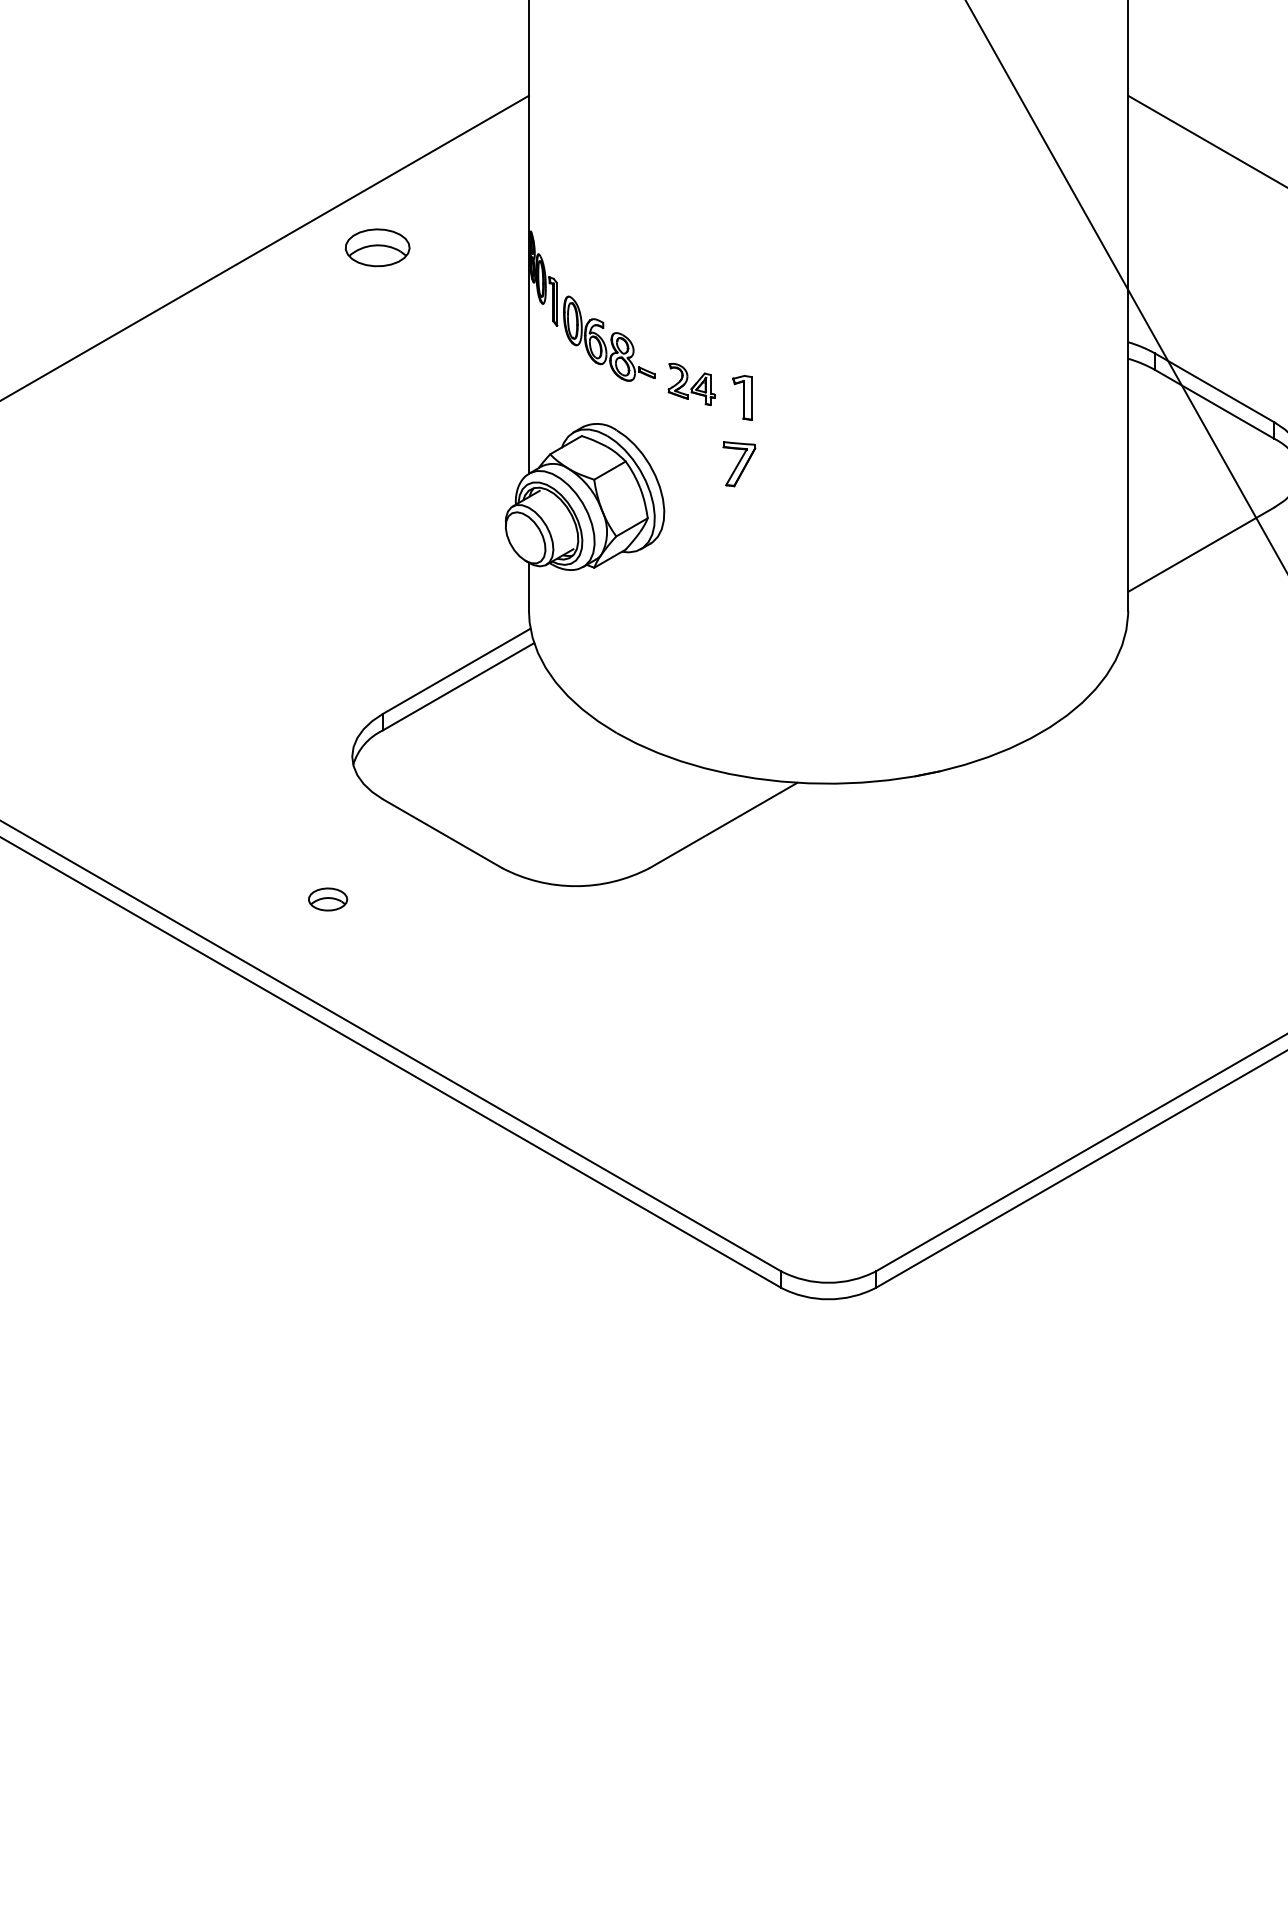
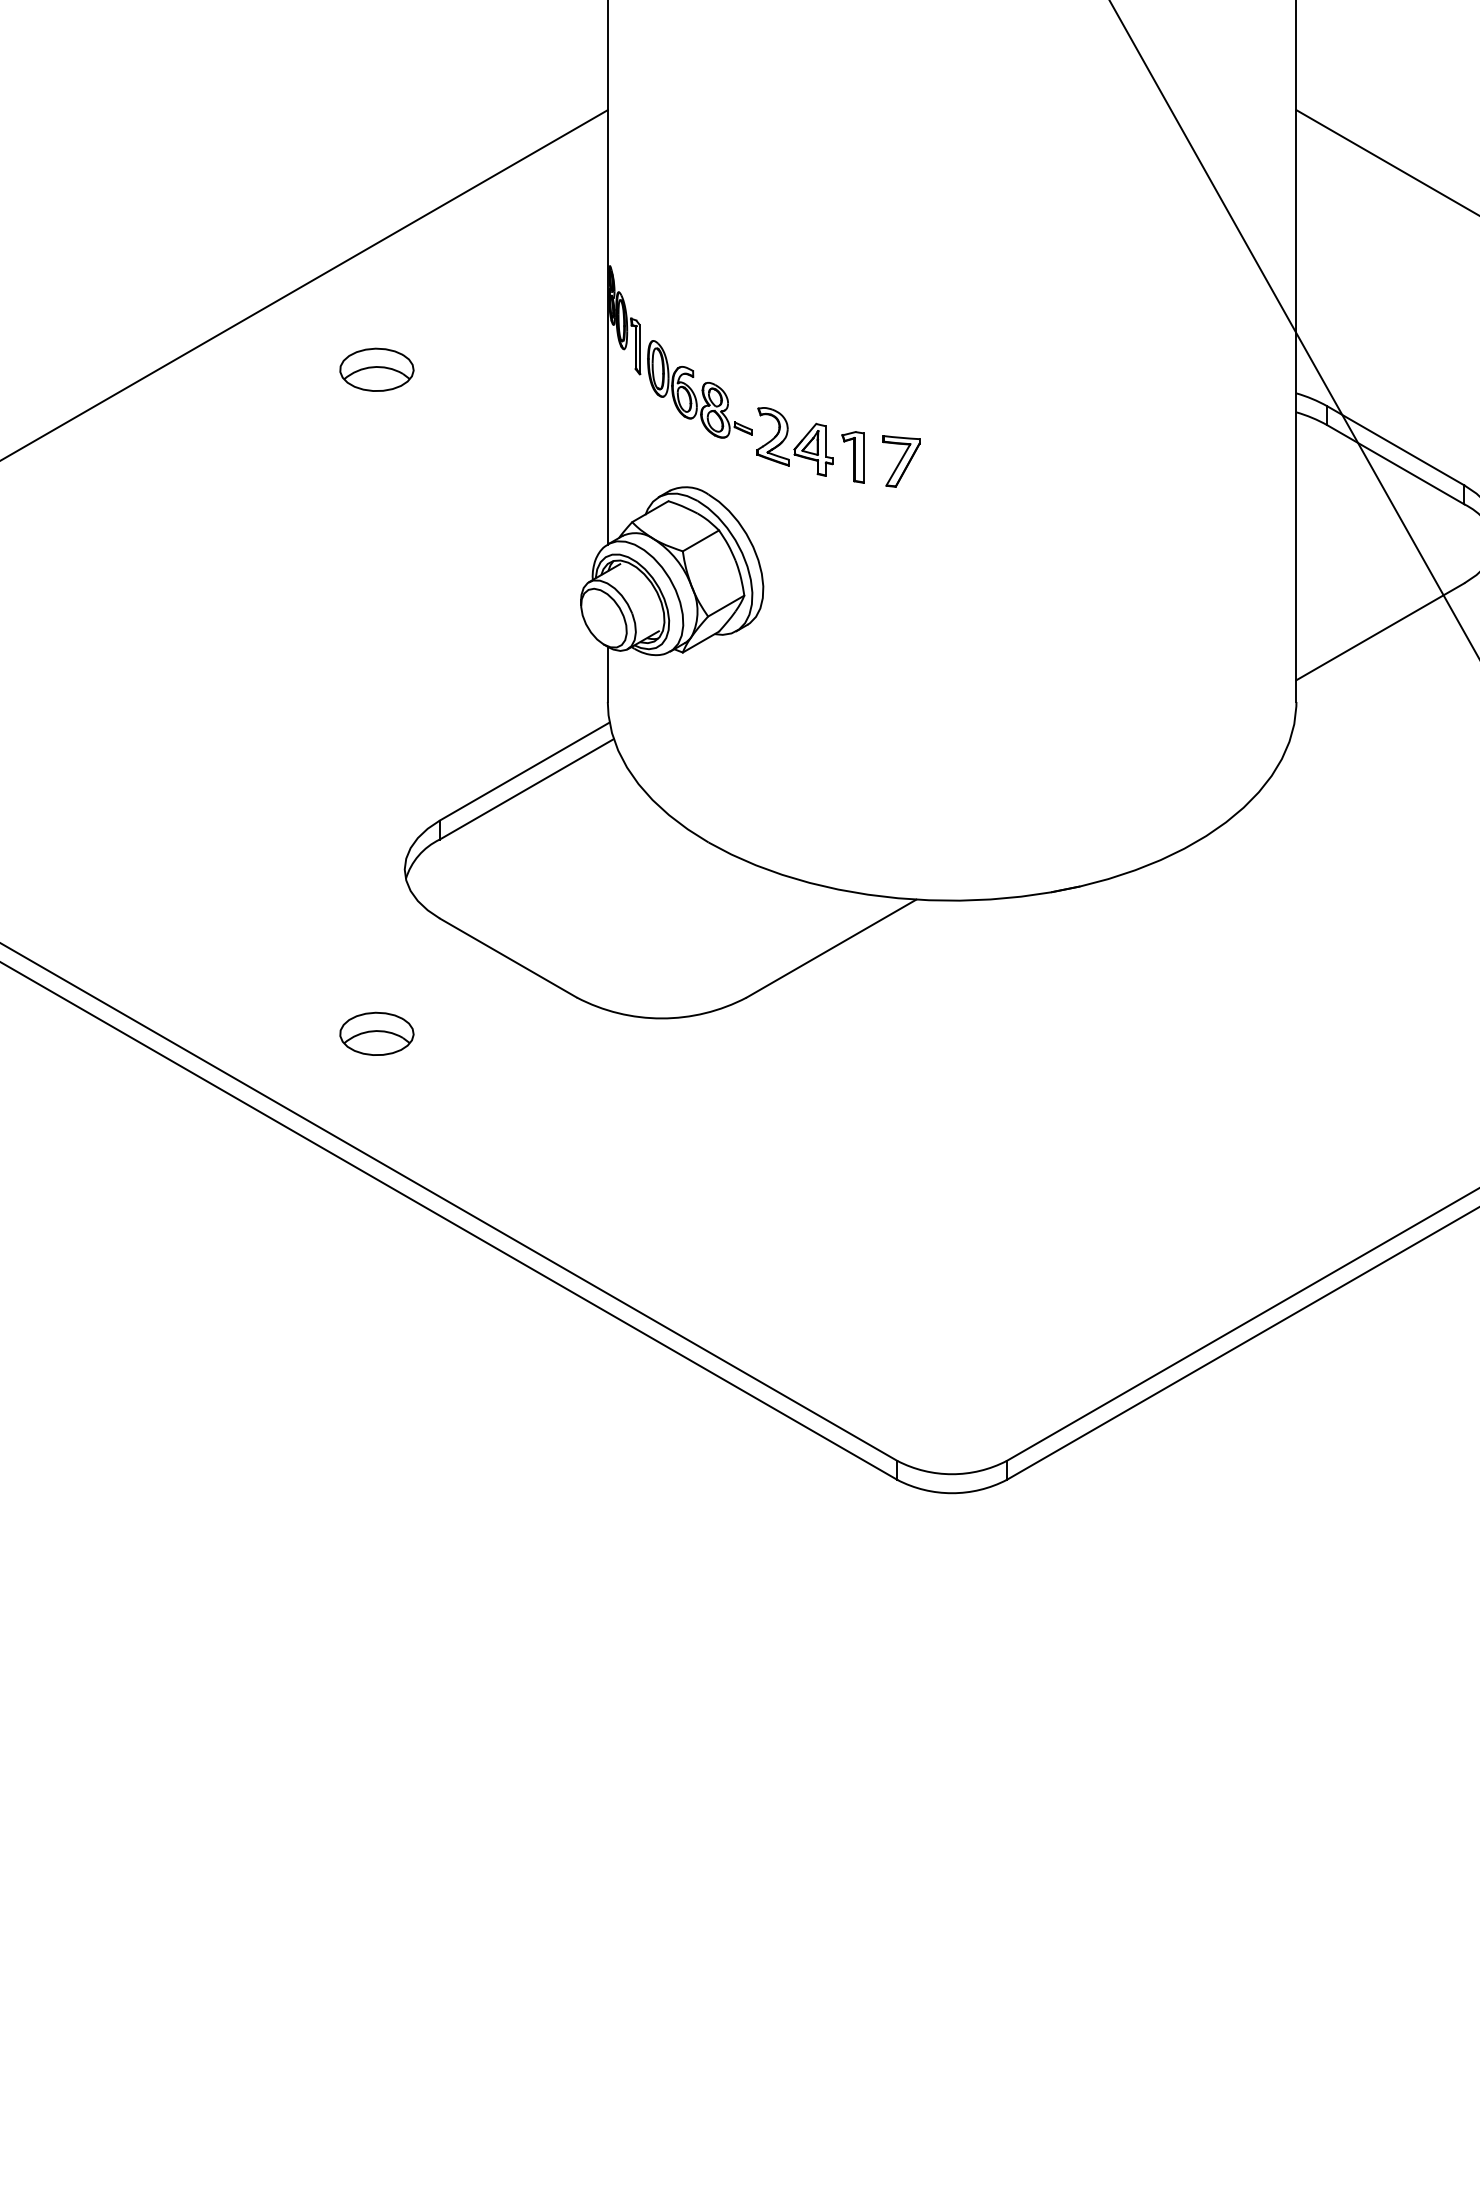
part: (377, 247) -> (376, 369), moved
part: (691, 384) -> (794, 441), size x1.43
part: (739, 464) -> (901, 461), moved
part: (327, 899) -> (376, 1033), size x1.67

